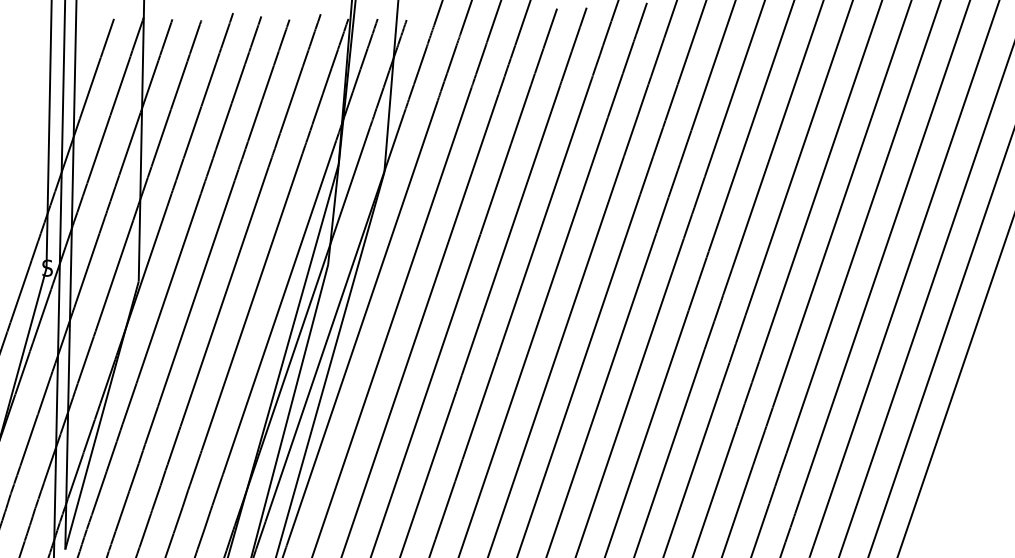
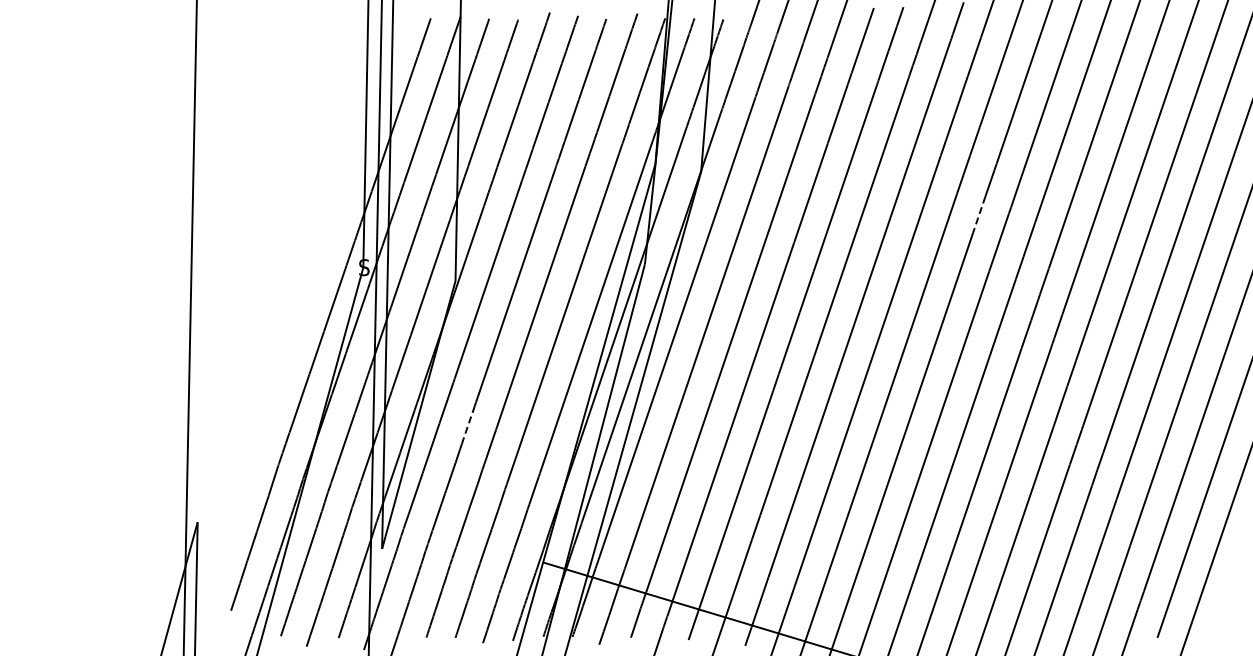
line: (662, 215) -> (979, 214), solid -> dashed
line: (151, 426) -> (468, 425), solid -> dashed

